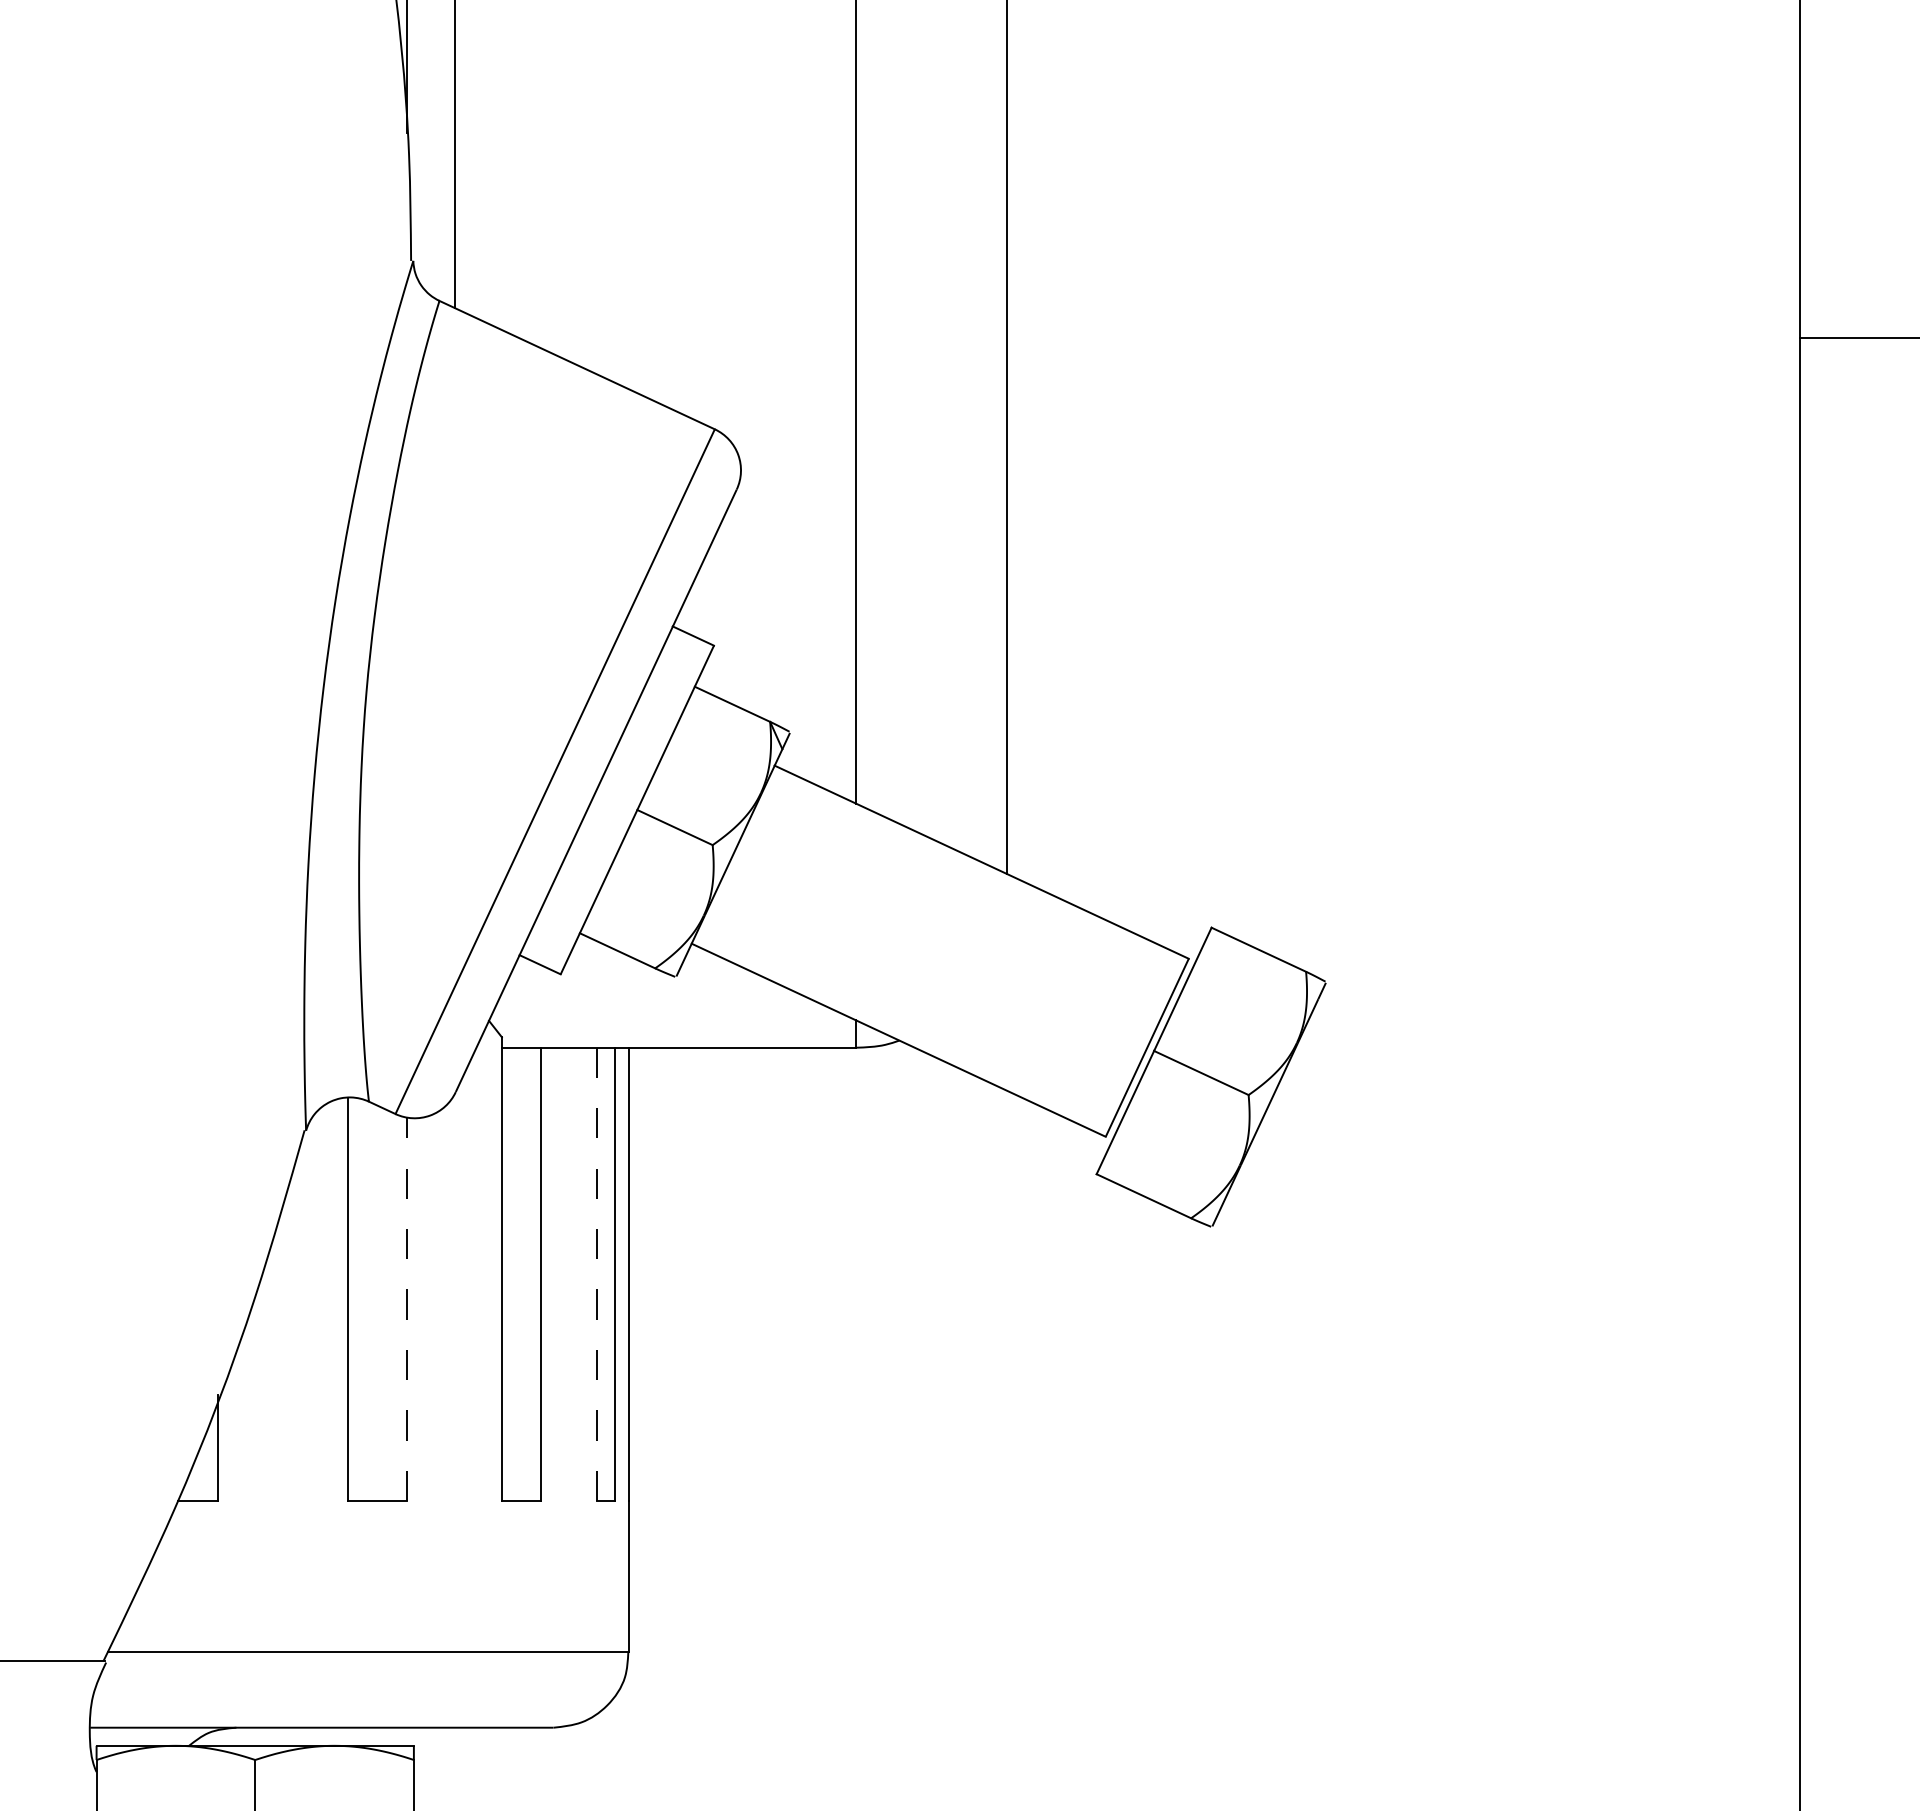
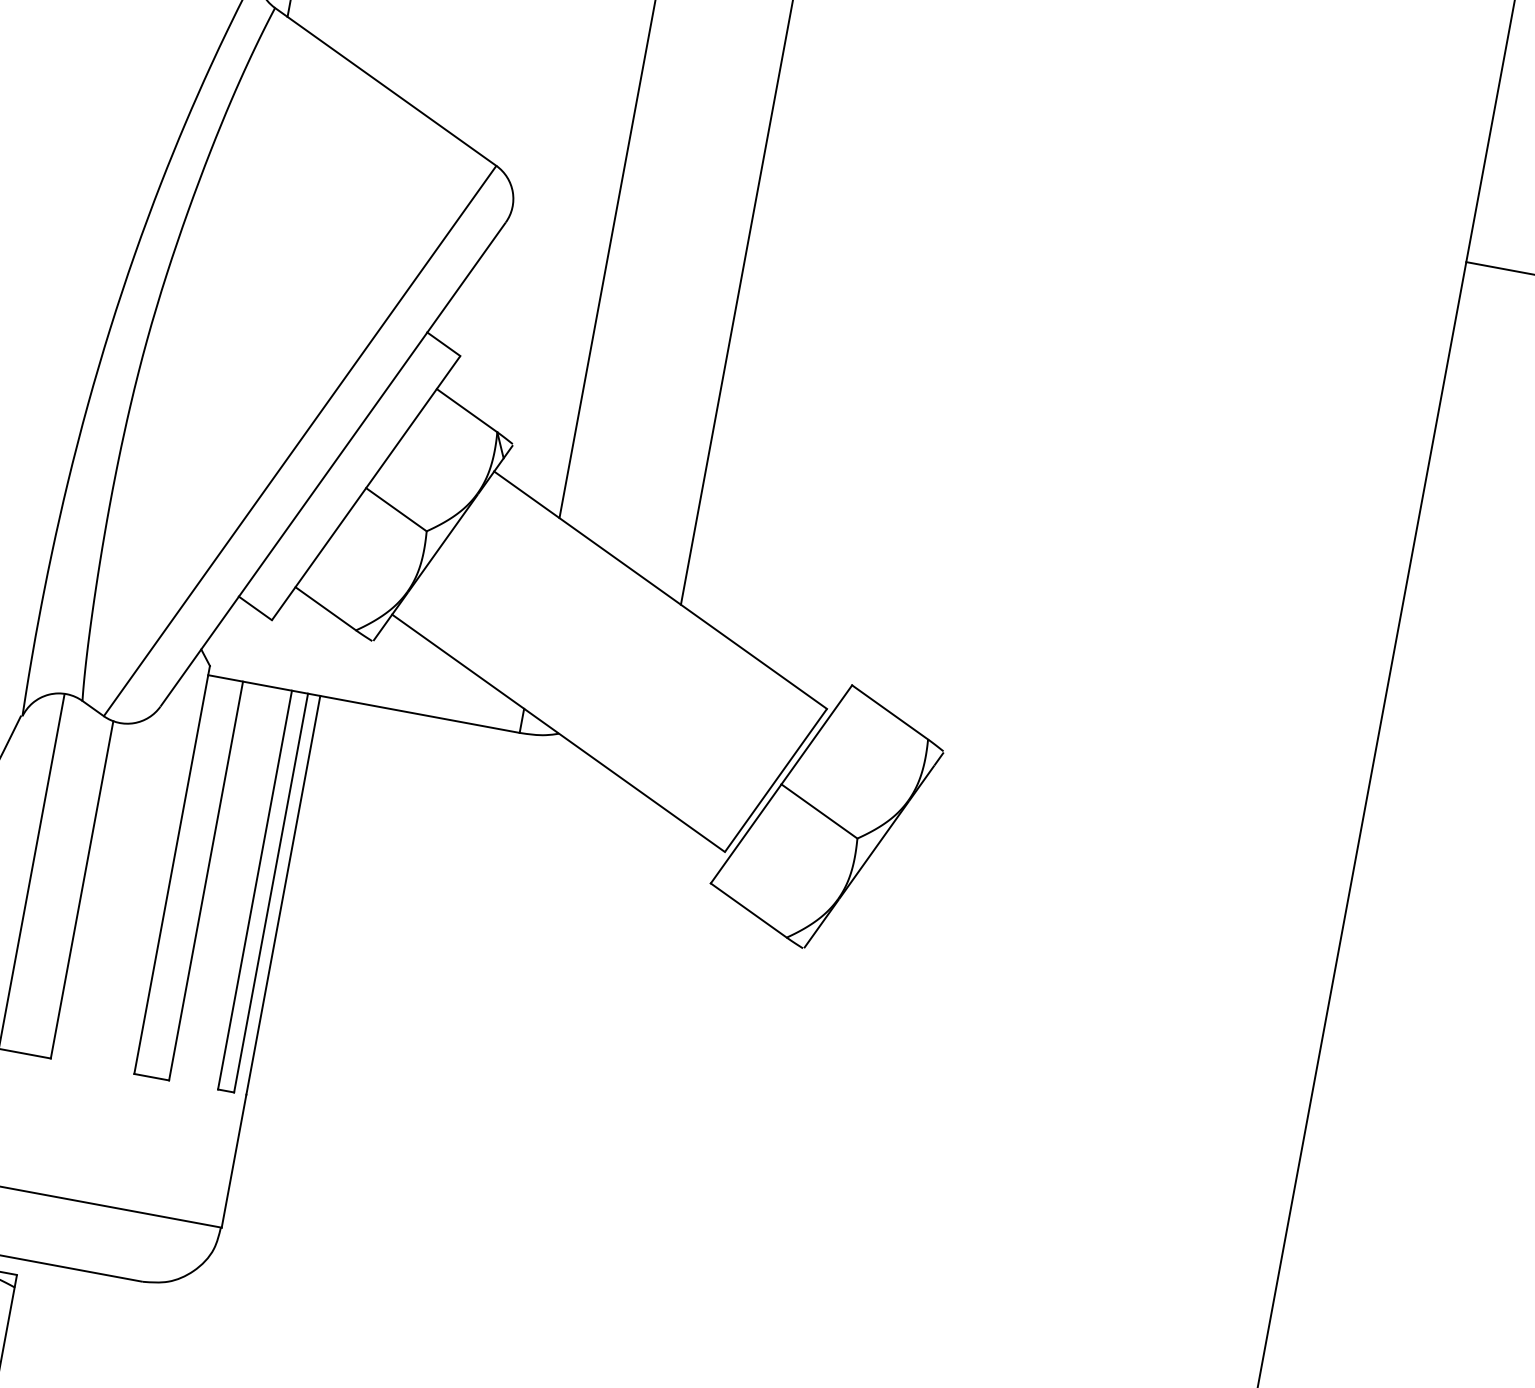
line: (597, 1274) -> (255, 890), dashed -> solid
line: (407, 1309) -> (82, 890), dashed -> solid

